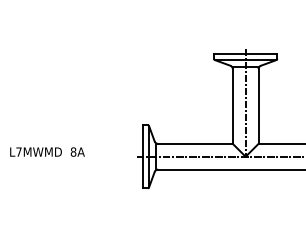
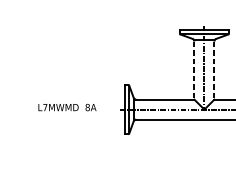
line: (232, 107) -> (194, 71), solid -> dashed
line: (258, 107) -> (214, 71), solid -> dashed
text: (47, 151) -> (67, 107), moved

